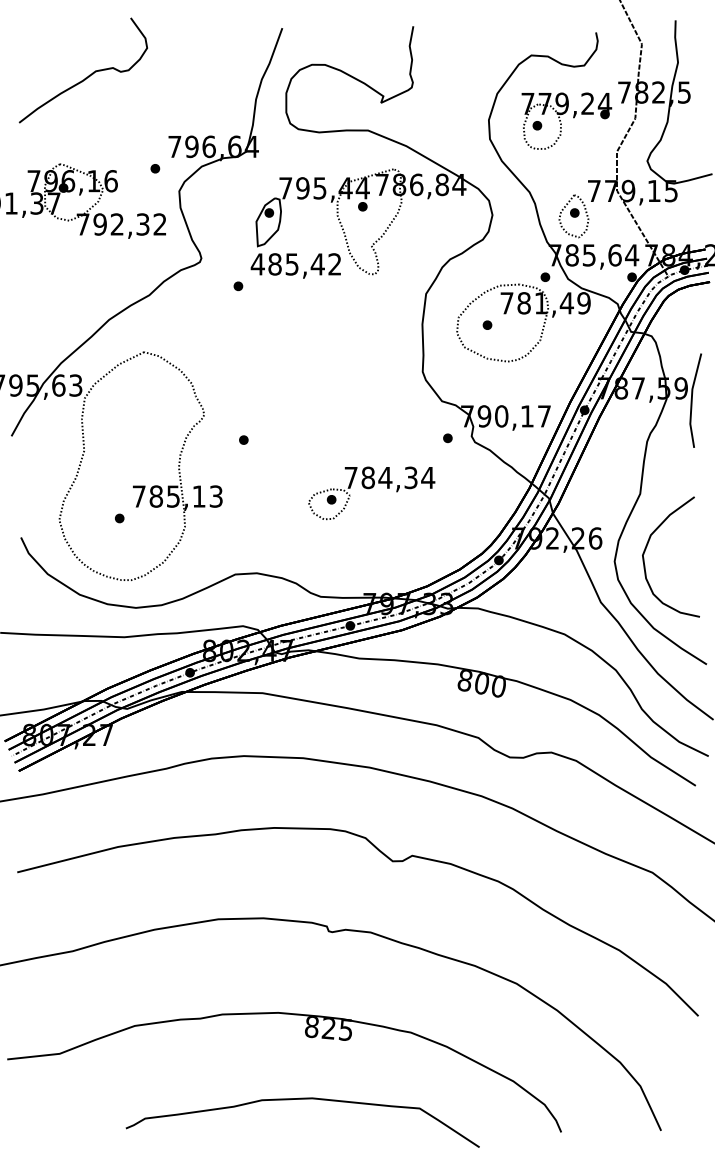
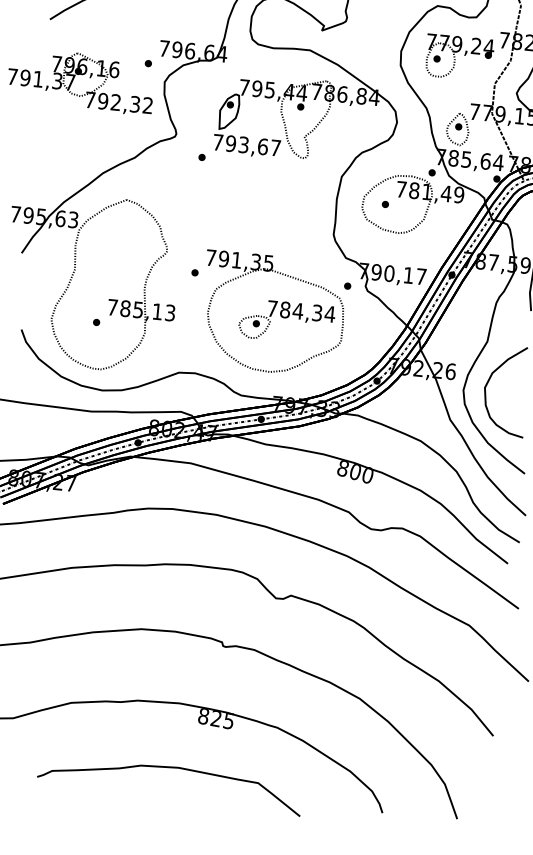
text: (295, 264) -> (246, 145), 485,42 -> 793,67
part: (363, 432) -> (285, 275), added
curve: (302, 1099) -> (171, 767), moved

